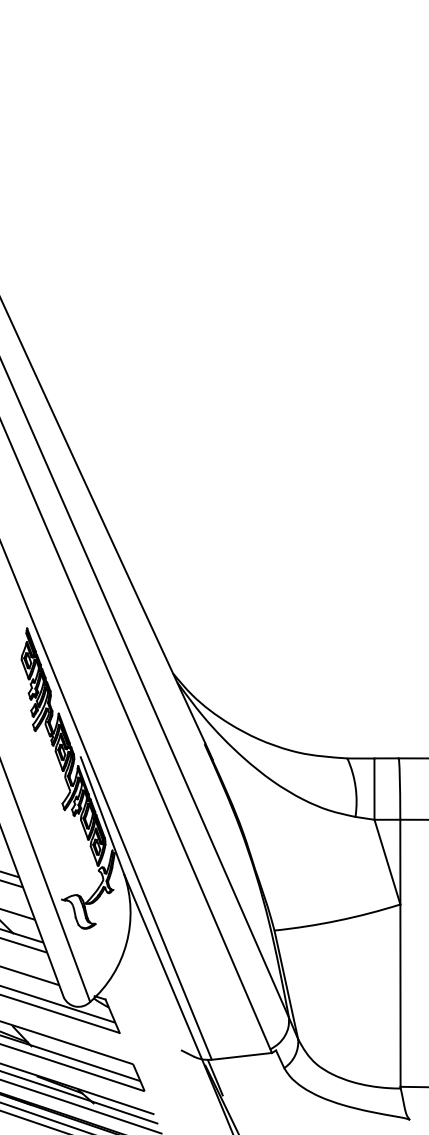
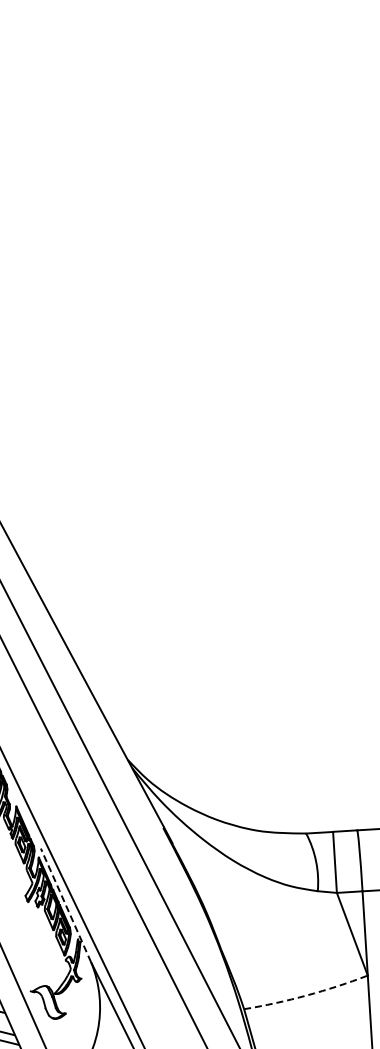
line: (102, 815) -> (66, 905), solid -> dashed
arc: (338, 920) -> (307, 995), solid -> dashed

